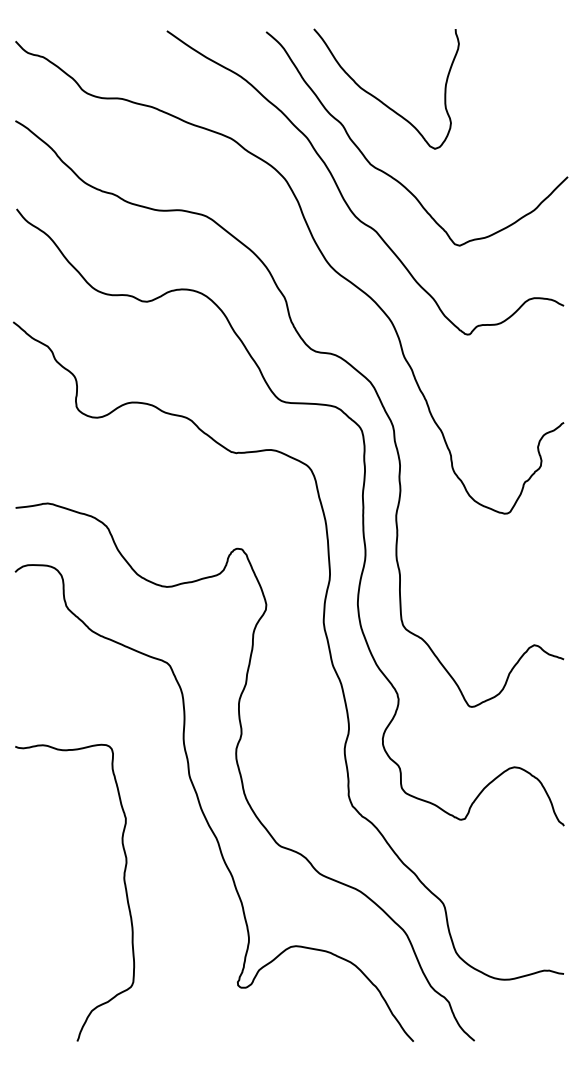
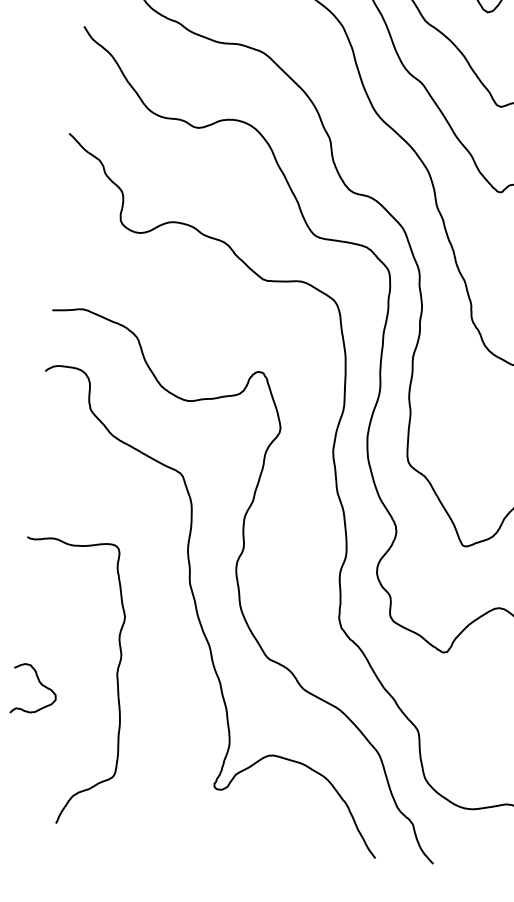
curve: (45, 898) -> (40, 684), added

